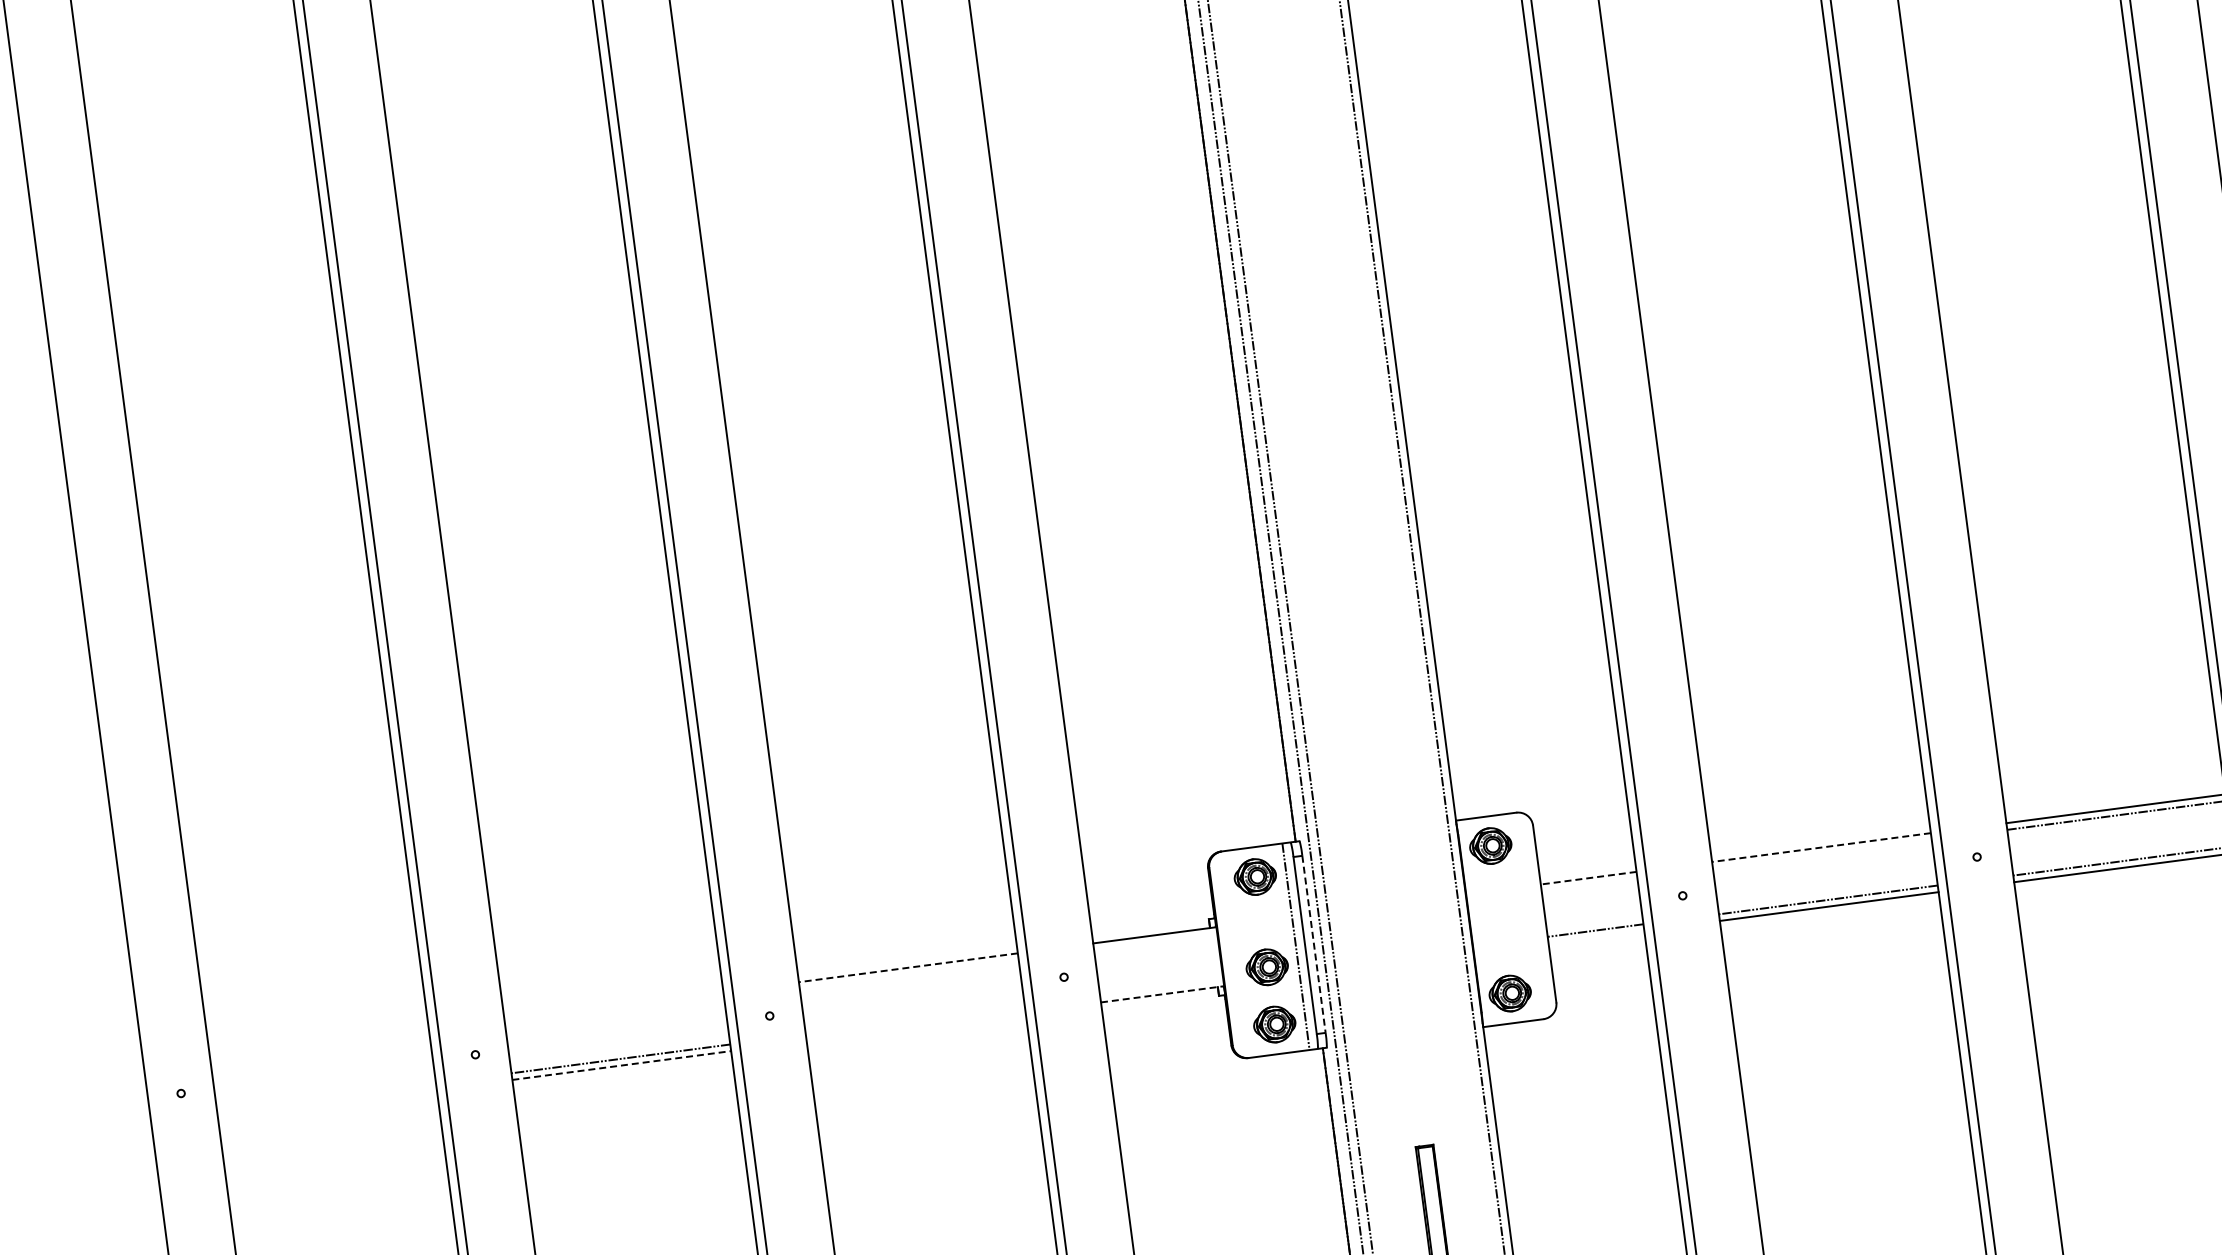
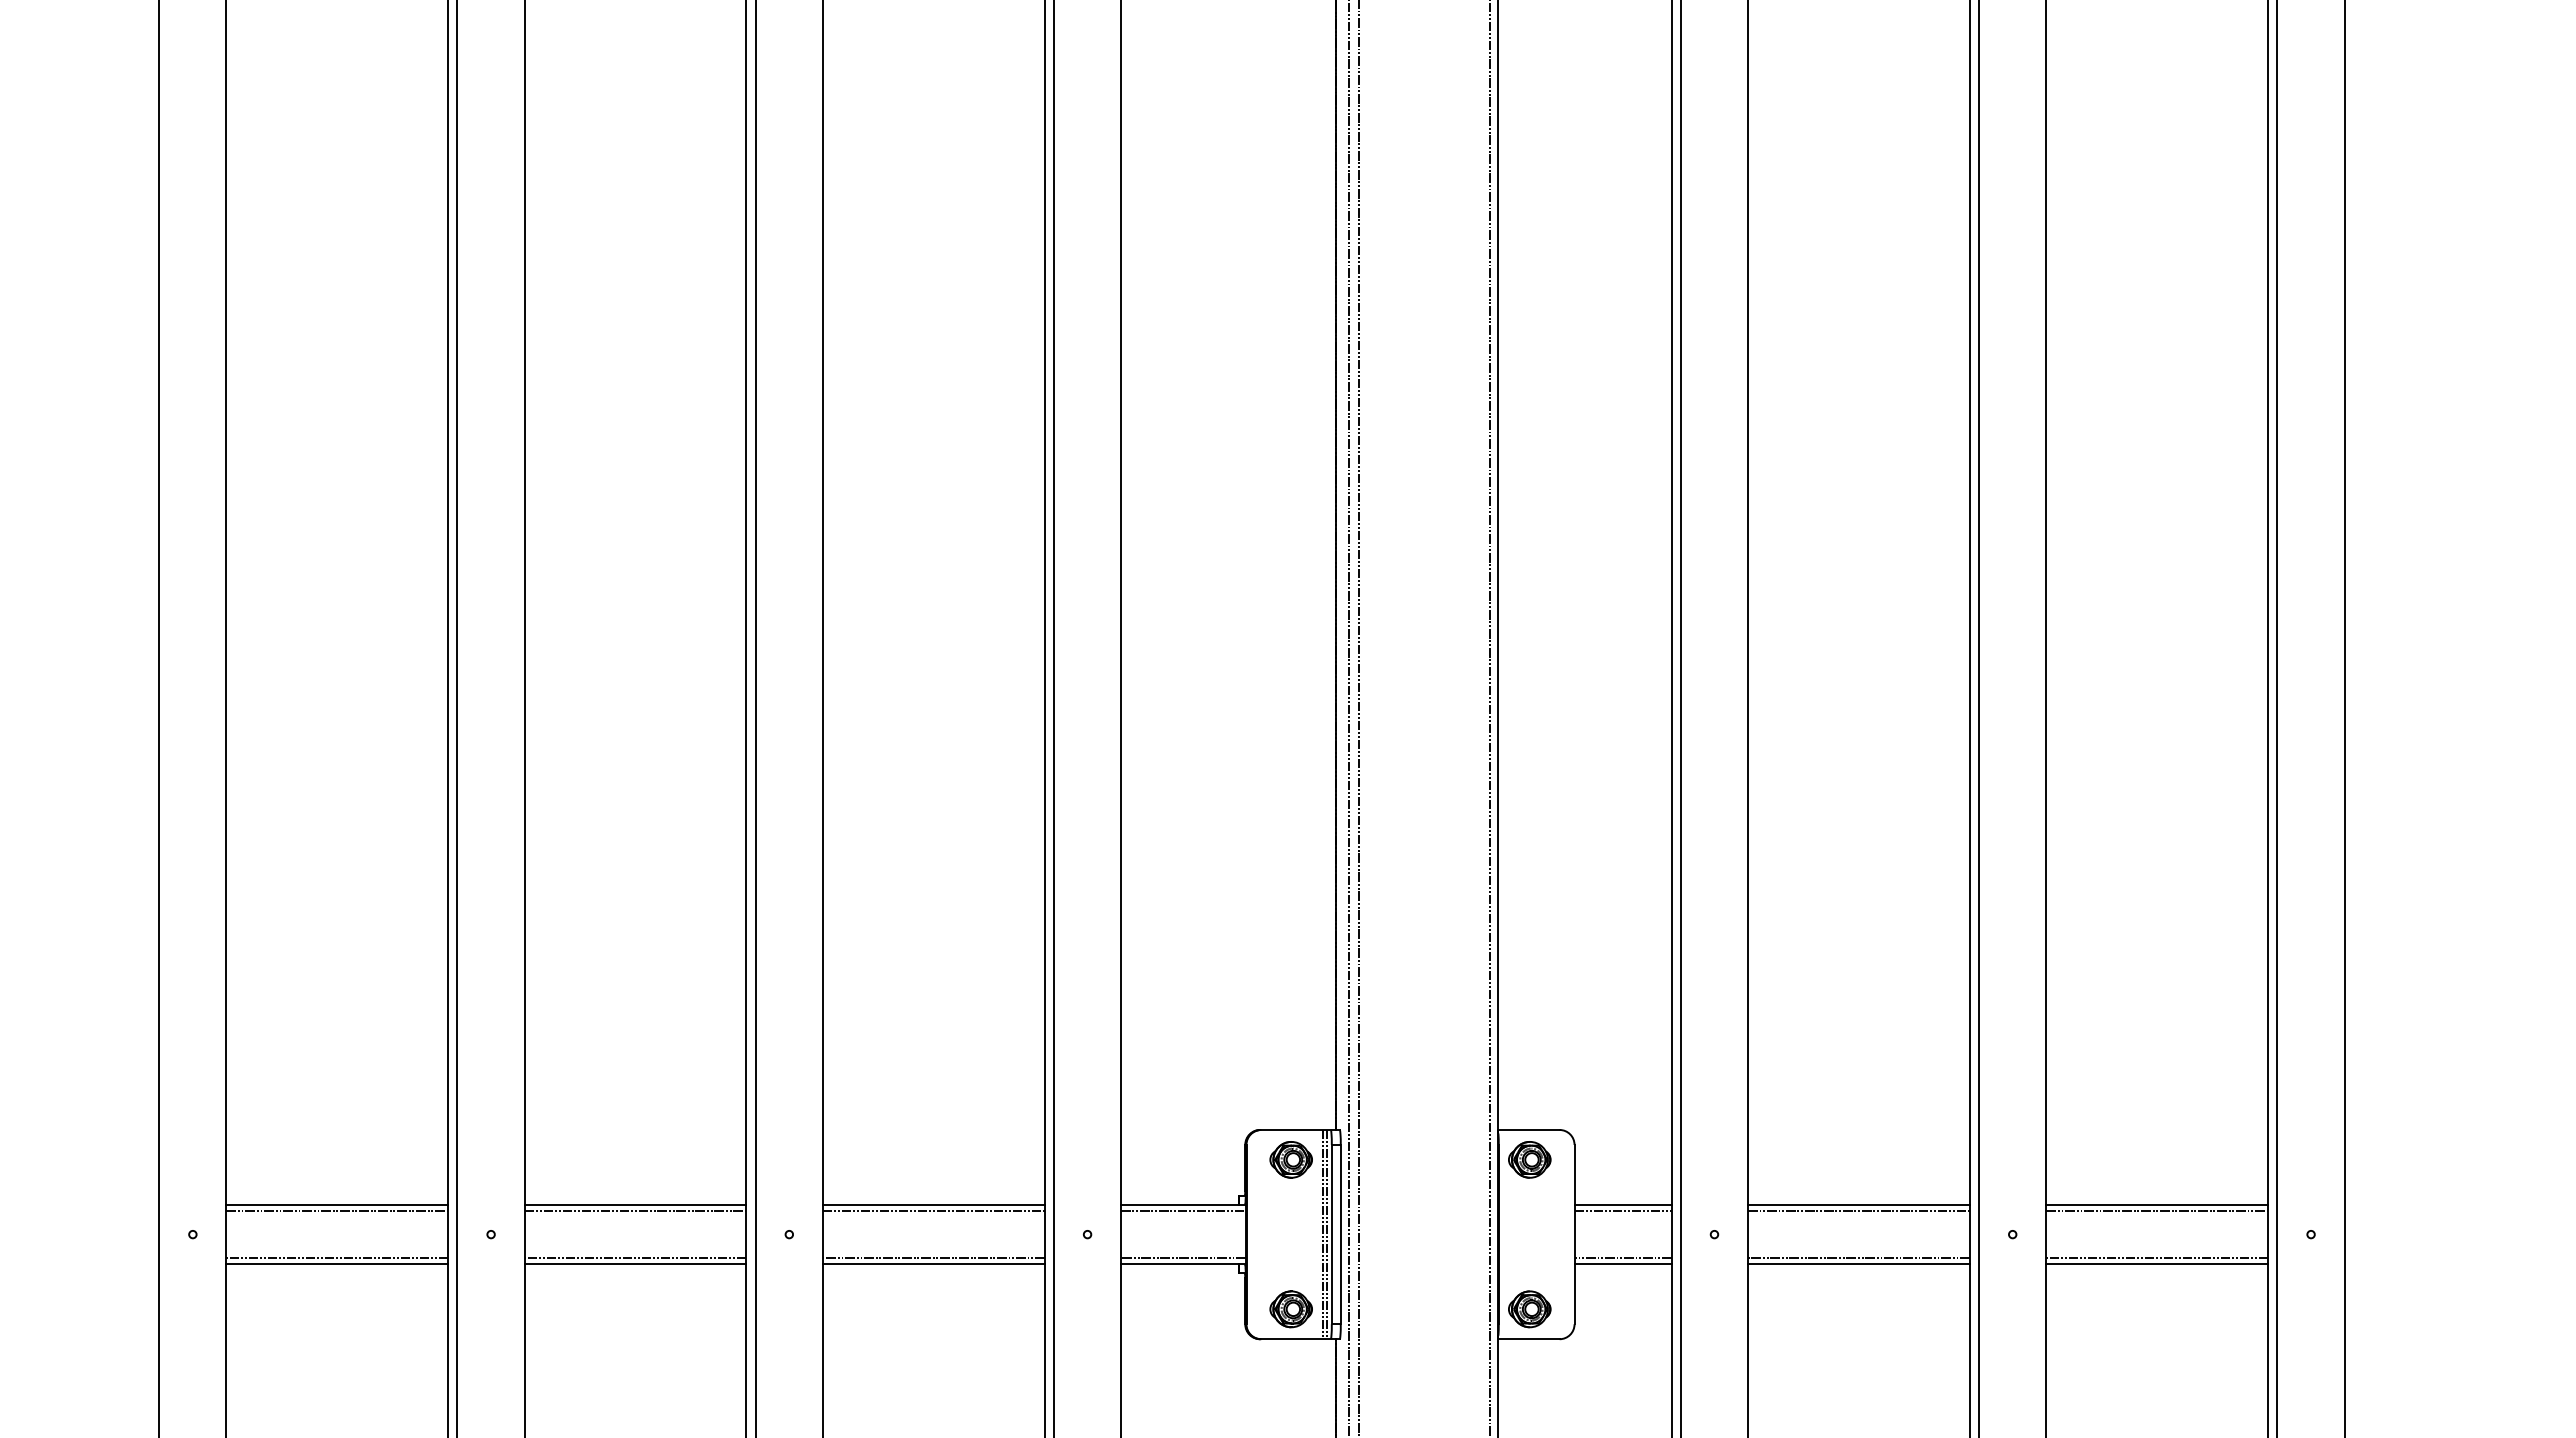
line: (1821, 847) -> (1858, 1204), dashed -> solid
line: (1821, 854) -> (1858, 1211), added
line: (1589, 877) -> (1623, 1204), dashed -> solid
line: (1589, 884) -> (1622, 1211), added
line: (1595, 937) -> (1622, 1264), added
line: (1155, 942) -> (1183, 1211), added
line: (1313, 944) -> (1340, 1234), dashed -> solid
line: (1300, 946) -> (1327, 1234), added
line: (908, 967) -> (933, 1204), dashed -> solid
part: (1266, 967) -> (1290, 1251), removed
line: (909, 974) -> (933, 1211), added
line: (1161, 987) -> (1183, 1257), added
line: (1162, 994) -> (1183, 1264), dashed -> solid
line: (614, 1006) -> (635, 1204), added
line: (614, 1013) -> (635, 1211), added
line: (915, 1019) -> (933, 1257), added
line: (915, 1026) -> (933, 1264), added
line: (319, 1045) -> (337, 1204), added
line: (320, 1051) -> (337, 1211), added
line: (621, 1065) -> (635, 1264), dashed -> solid
line: (326, 1097) -> (337, 1257), added
line: (327, 1104) -> (337, 1264), added

